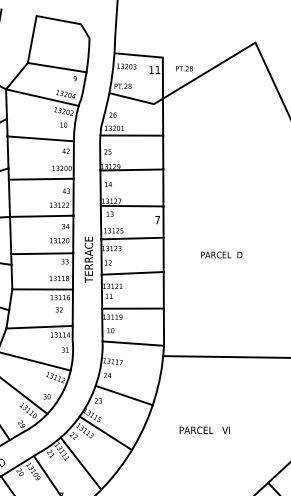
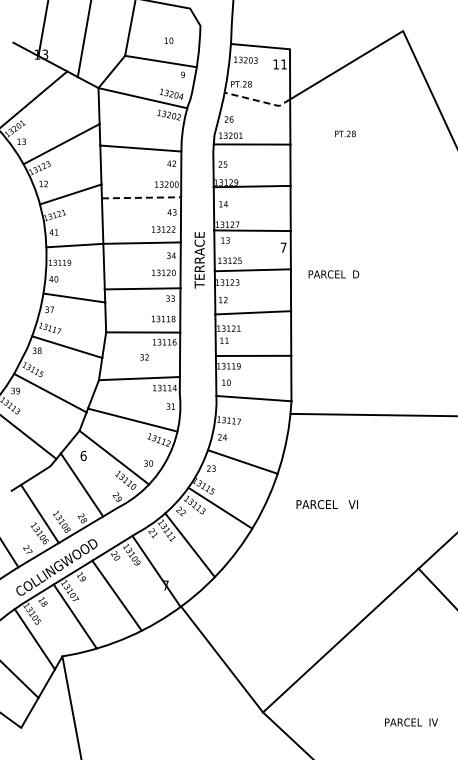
text: (184, 68) -> (345, 133), moved
line: (137, 99) -> (258, 100), solid -> dashed
text: (63, 124) -> (168, 40), moved
line: (41, 178) -> (141, 197), solid -> dashed
text: (221, 255) -> (333, 274), moved
text: (88, 260) -> (199, 260), moved
text: (59, 309) -> (144, 357), moved
text: (204, 430) -> (326, 504), moved

